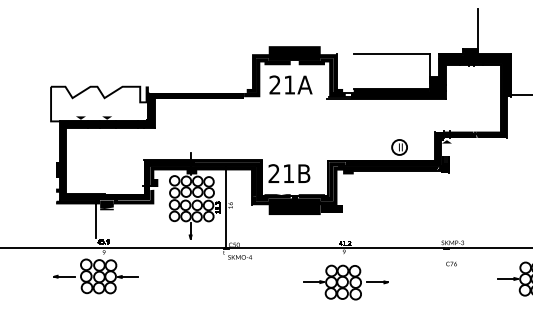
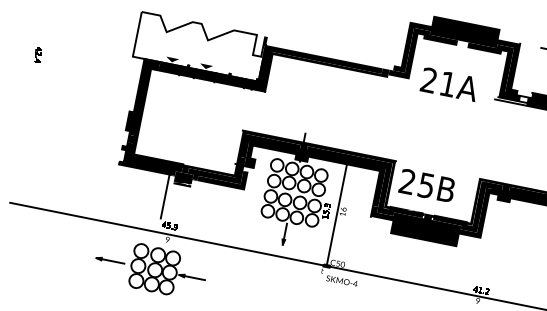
text: (290, 84) -> (449, 83), moved
text: (288, 173) -> (426, 185), 21B -> 25B
fill: (331, 209) -> (472, 242), removed

